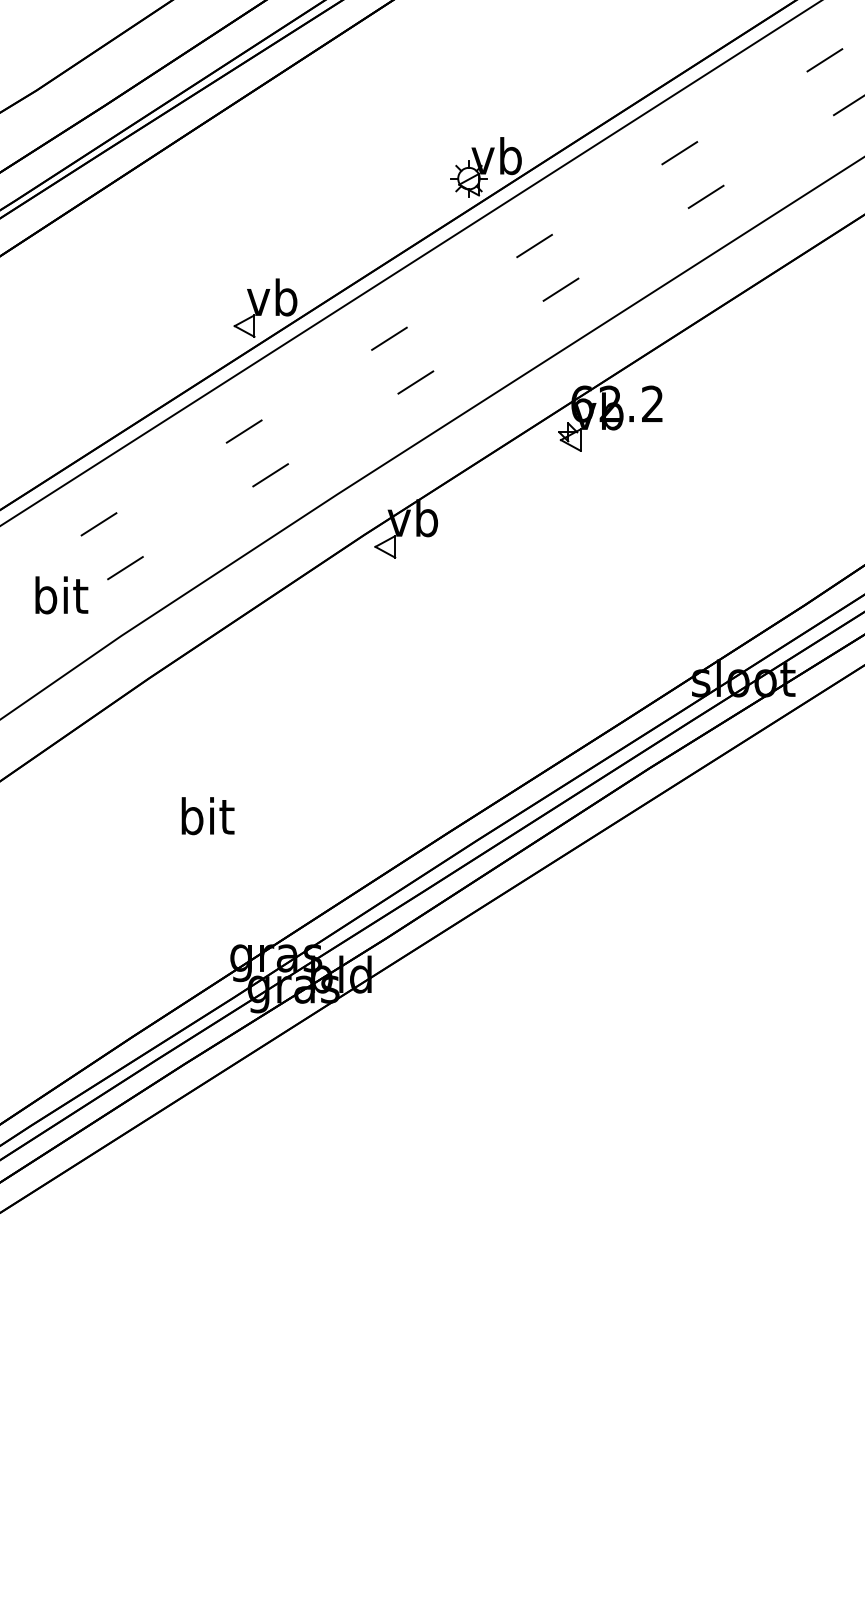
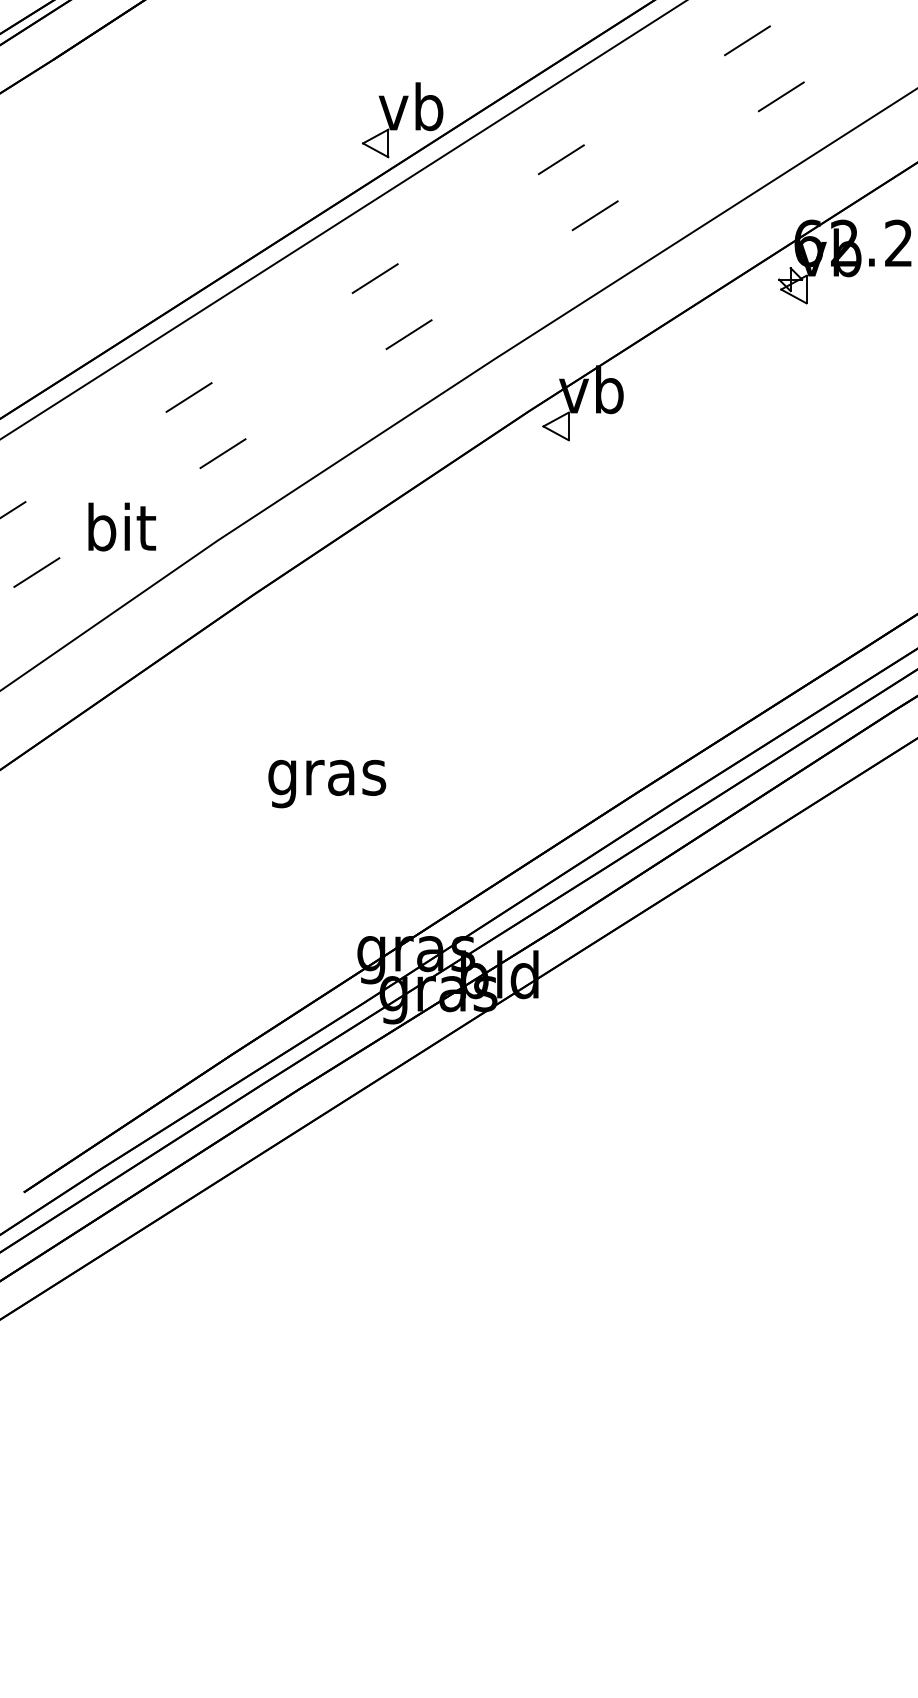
text: (61, 595) -> (121, 527), moved
text: (206, 820) -> (326, 777), bit -> gras

